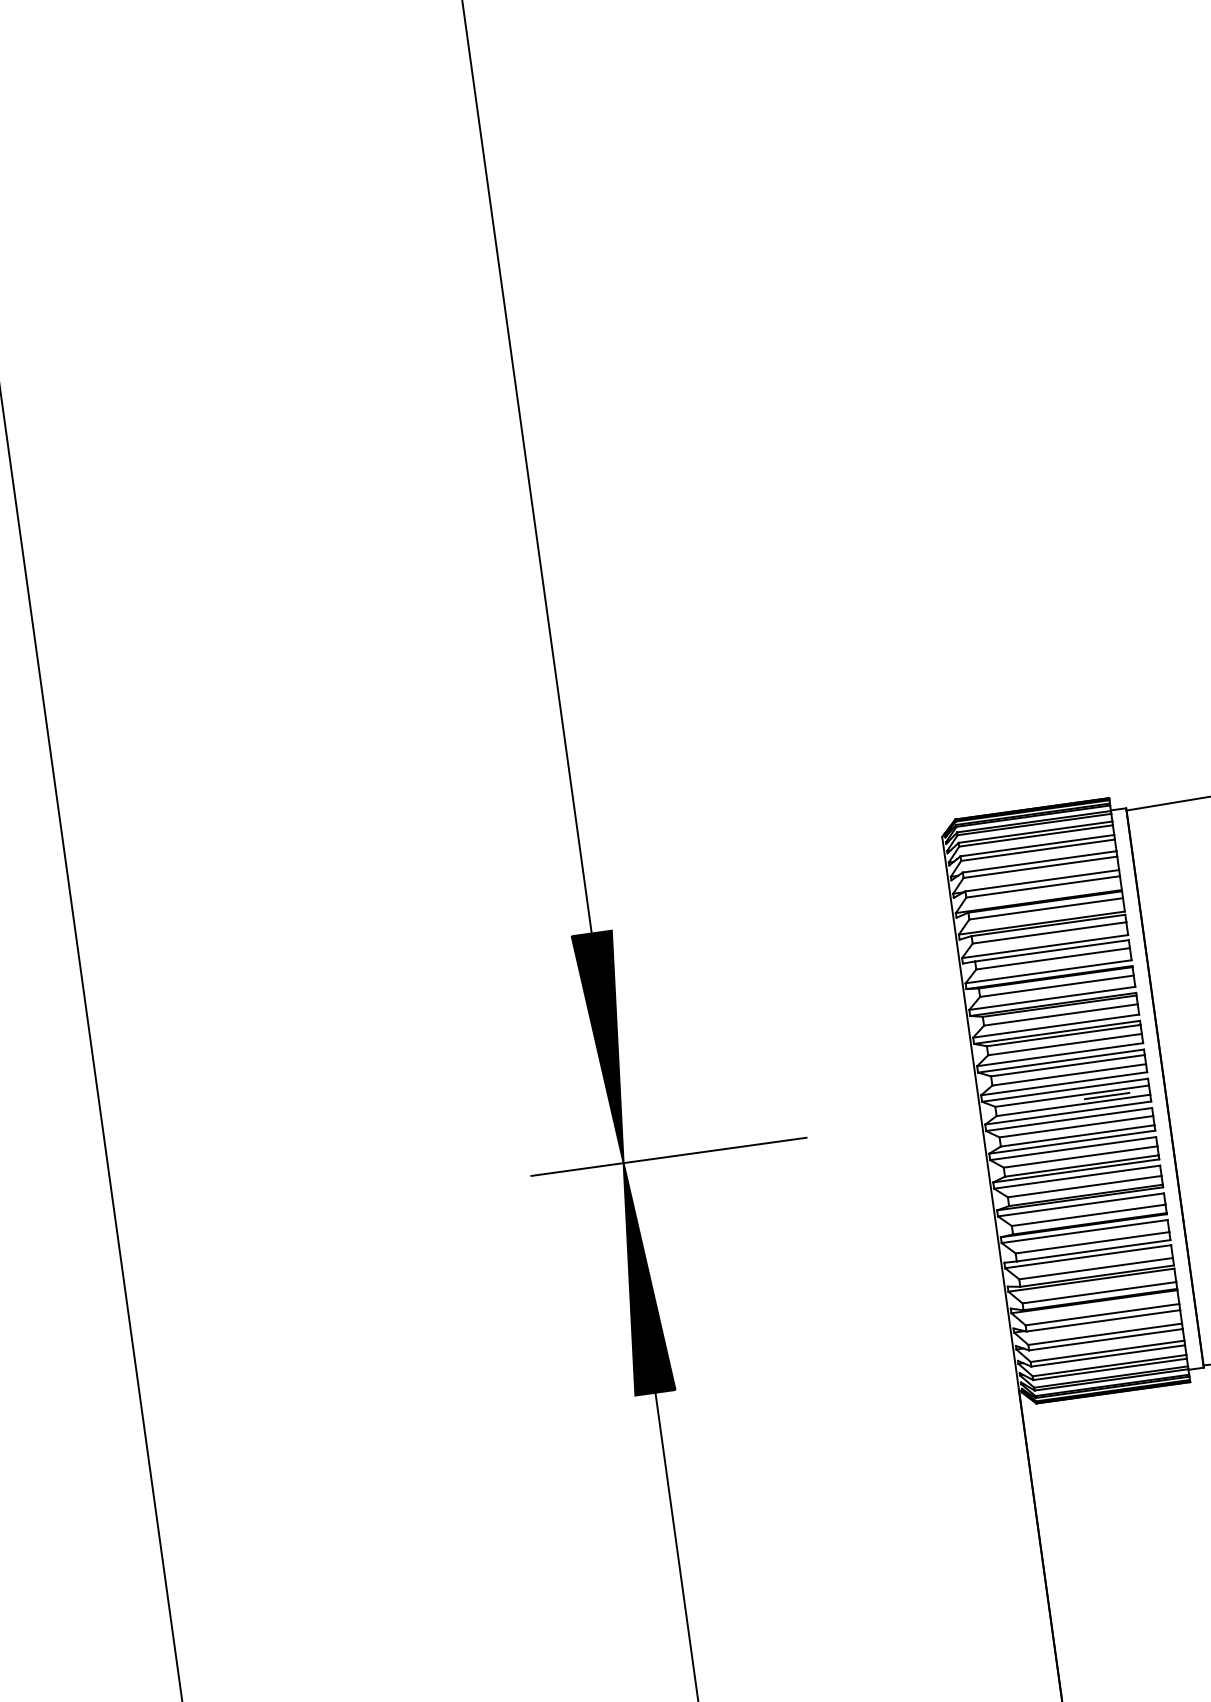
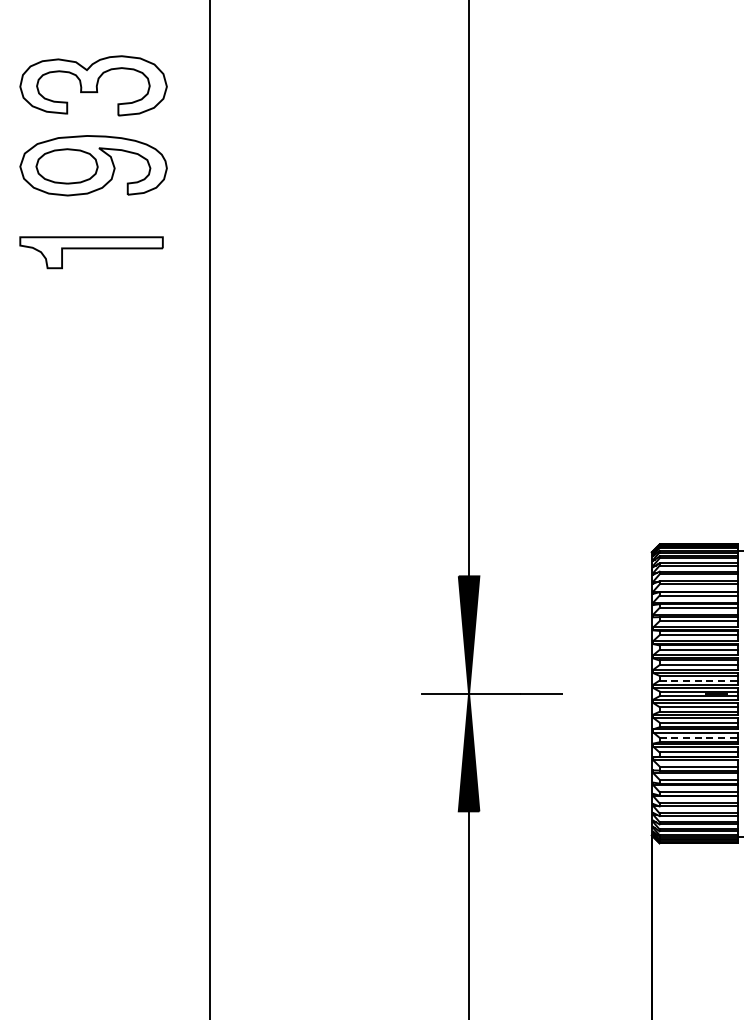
line: (1070, 1074) -> (699, 680), solid -> dashed
line: (1085, 1185) -> (699, 737), solid -> dashed

